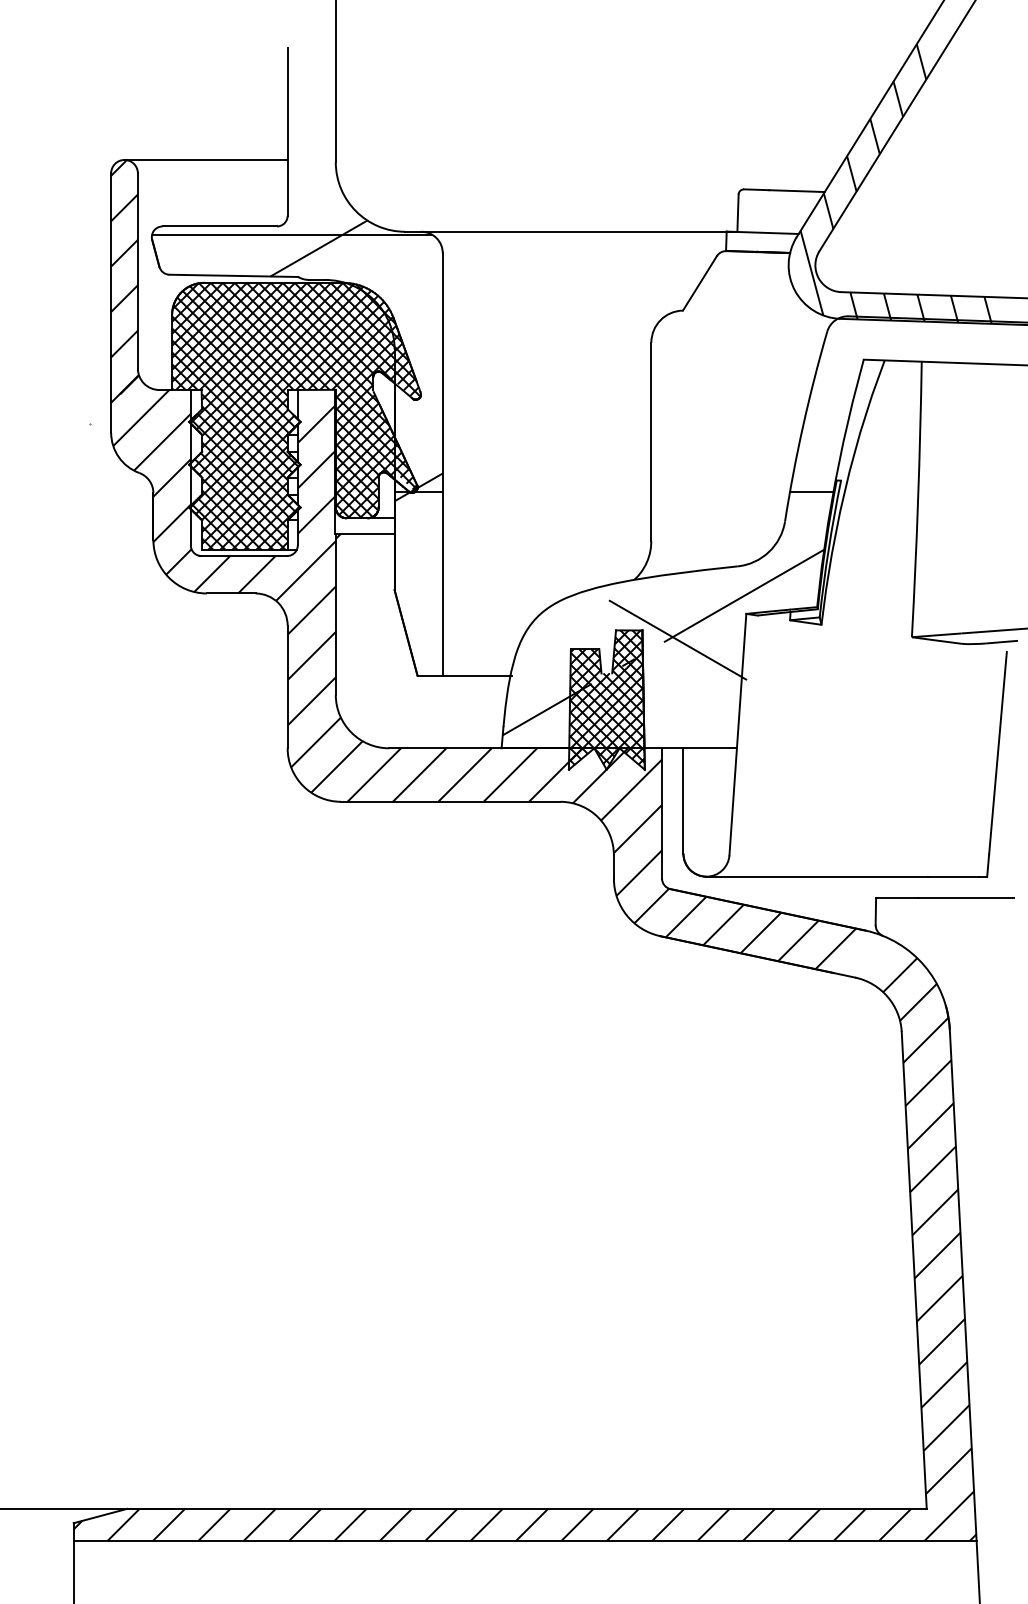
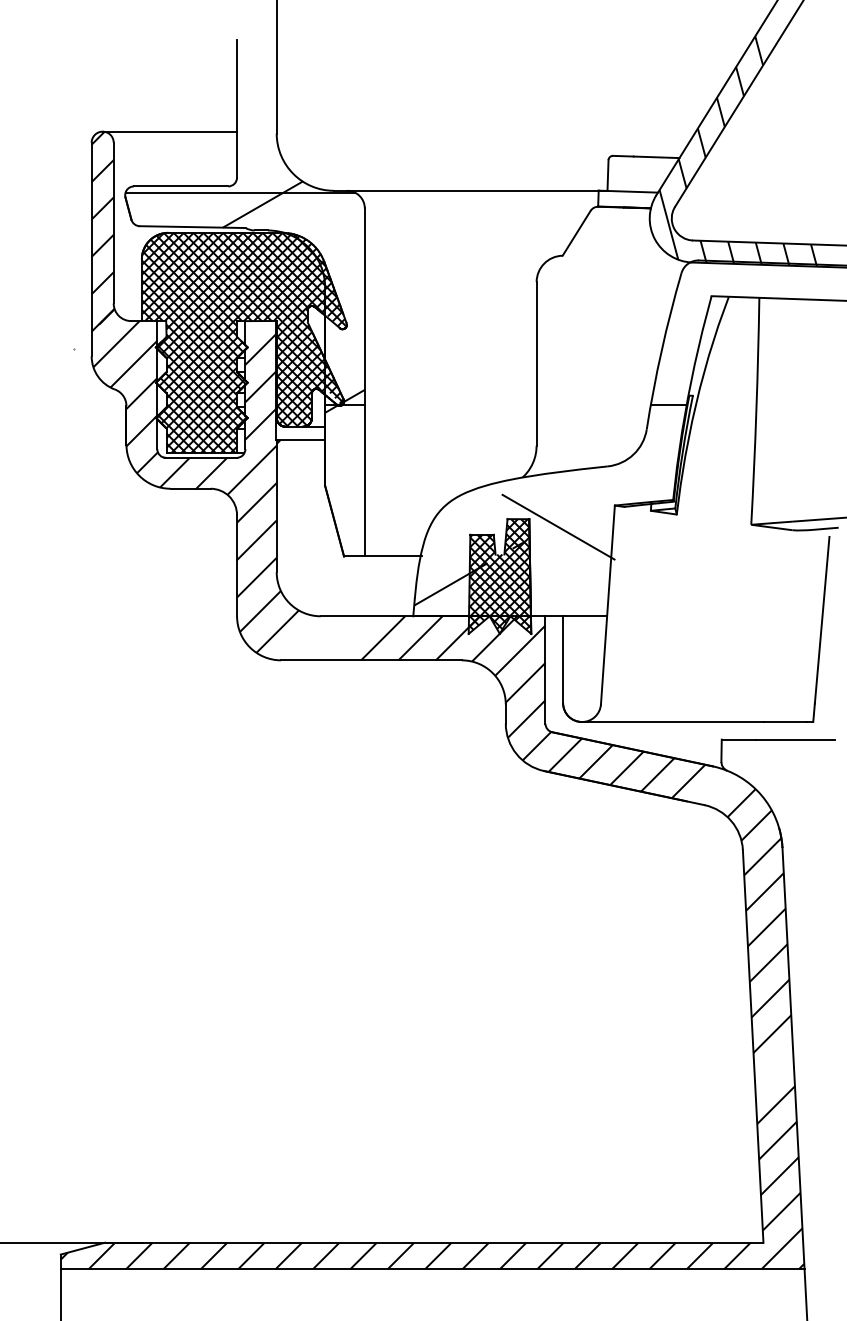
line: (744, 595) -> (613, 490), removed
line: (374, 774) -> (308, 637), removed
line: (419, 774) -> (345, 637), removed
line: (939, 1298) -> (773, 1069), removed

